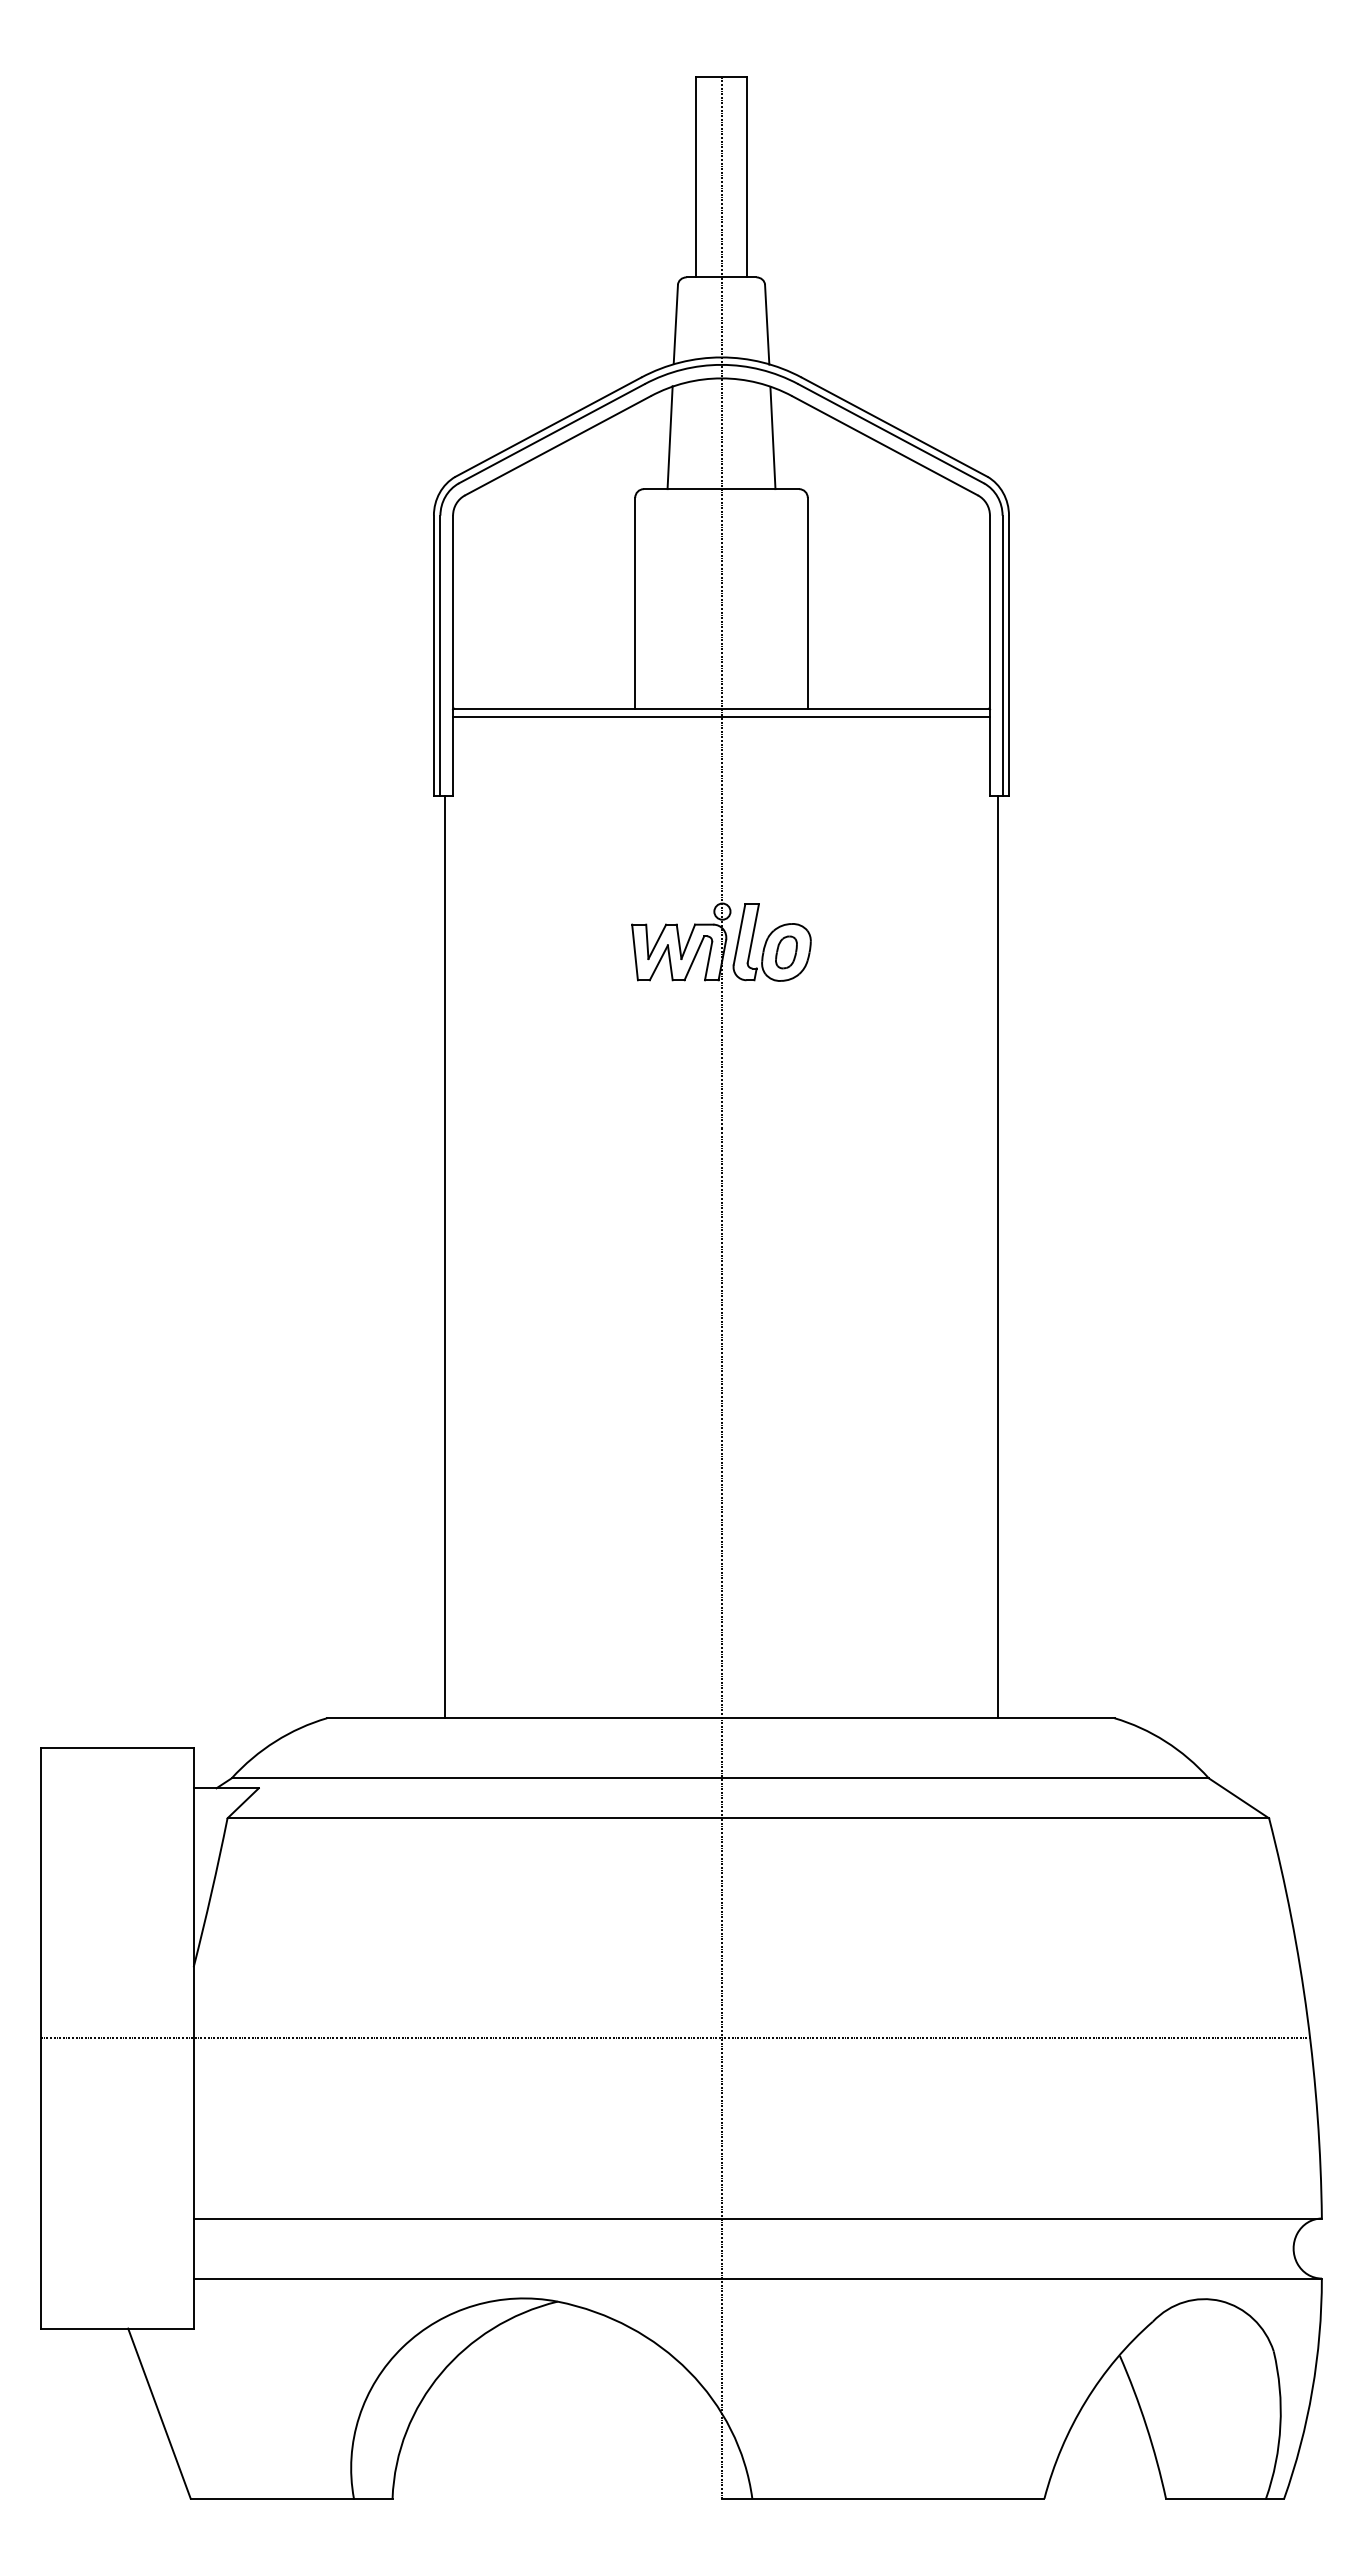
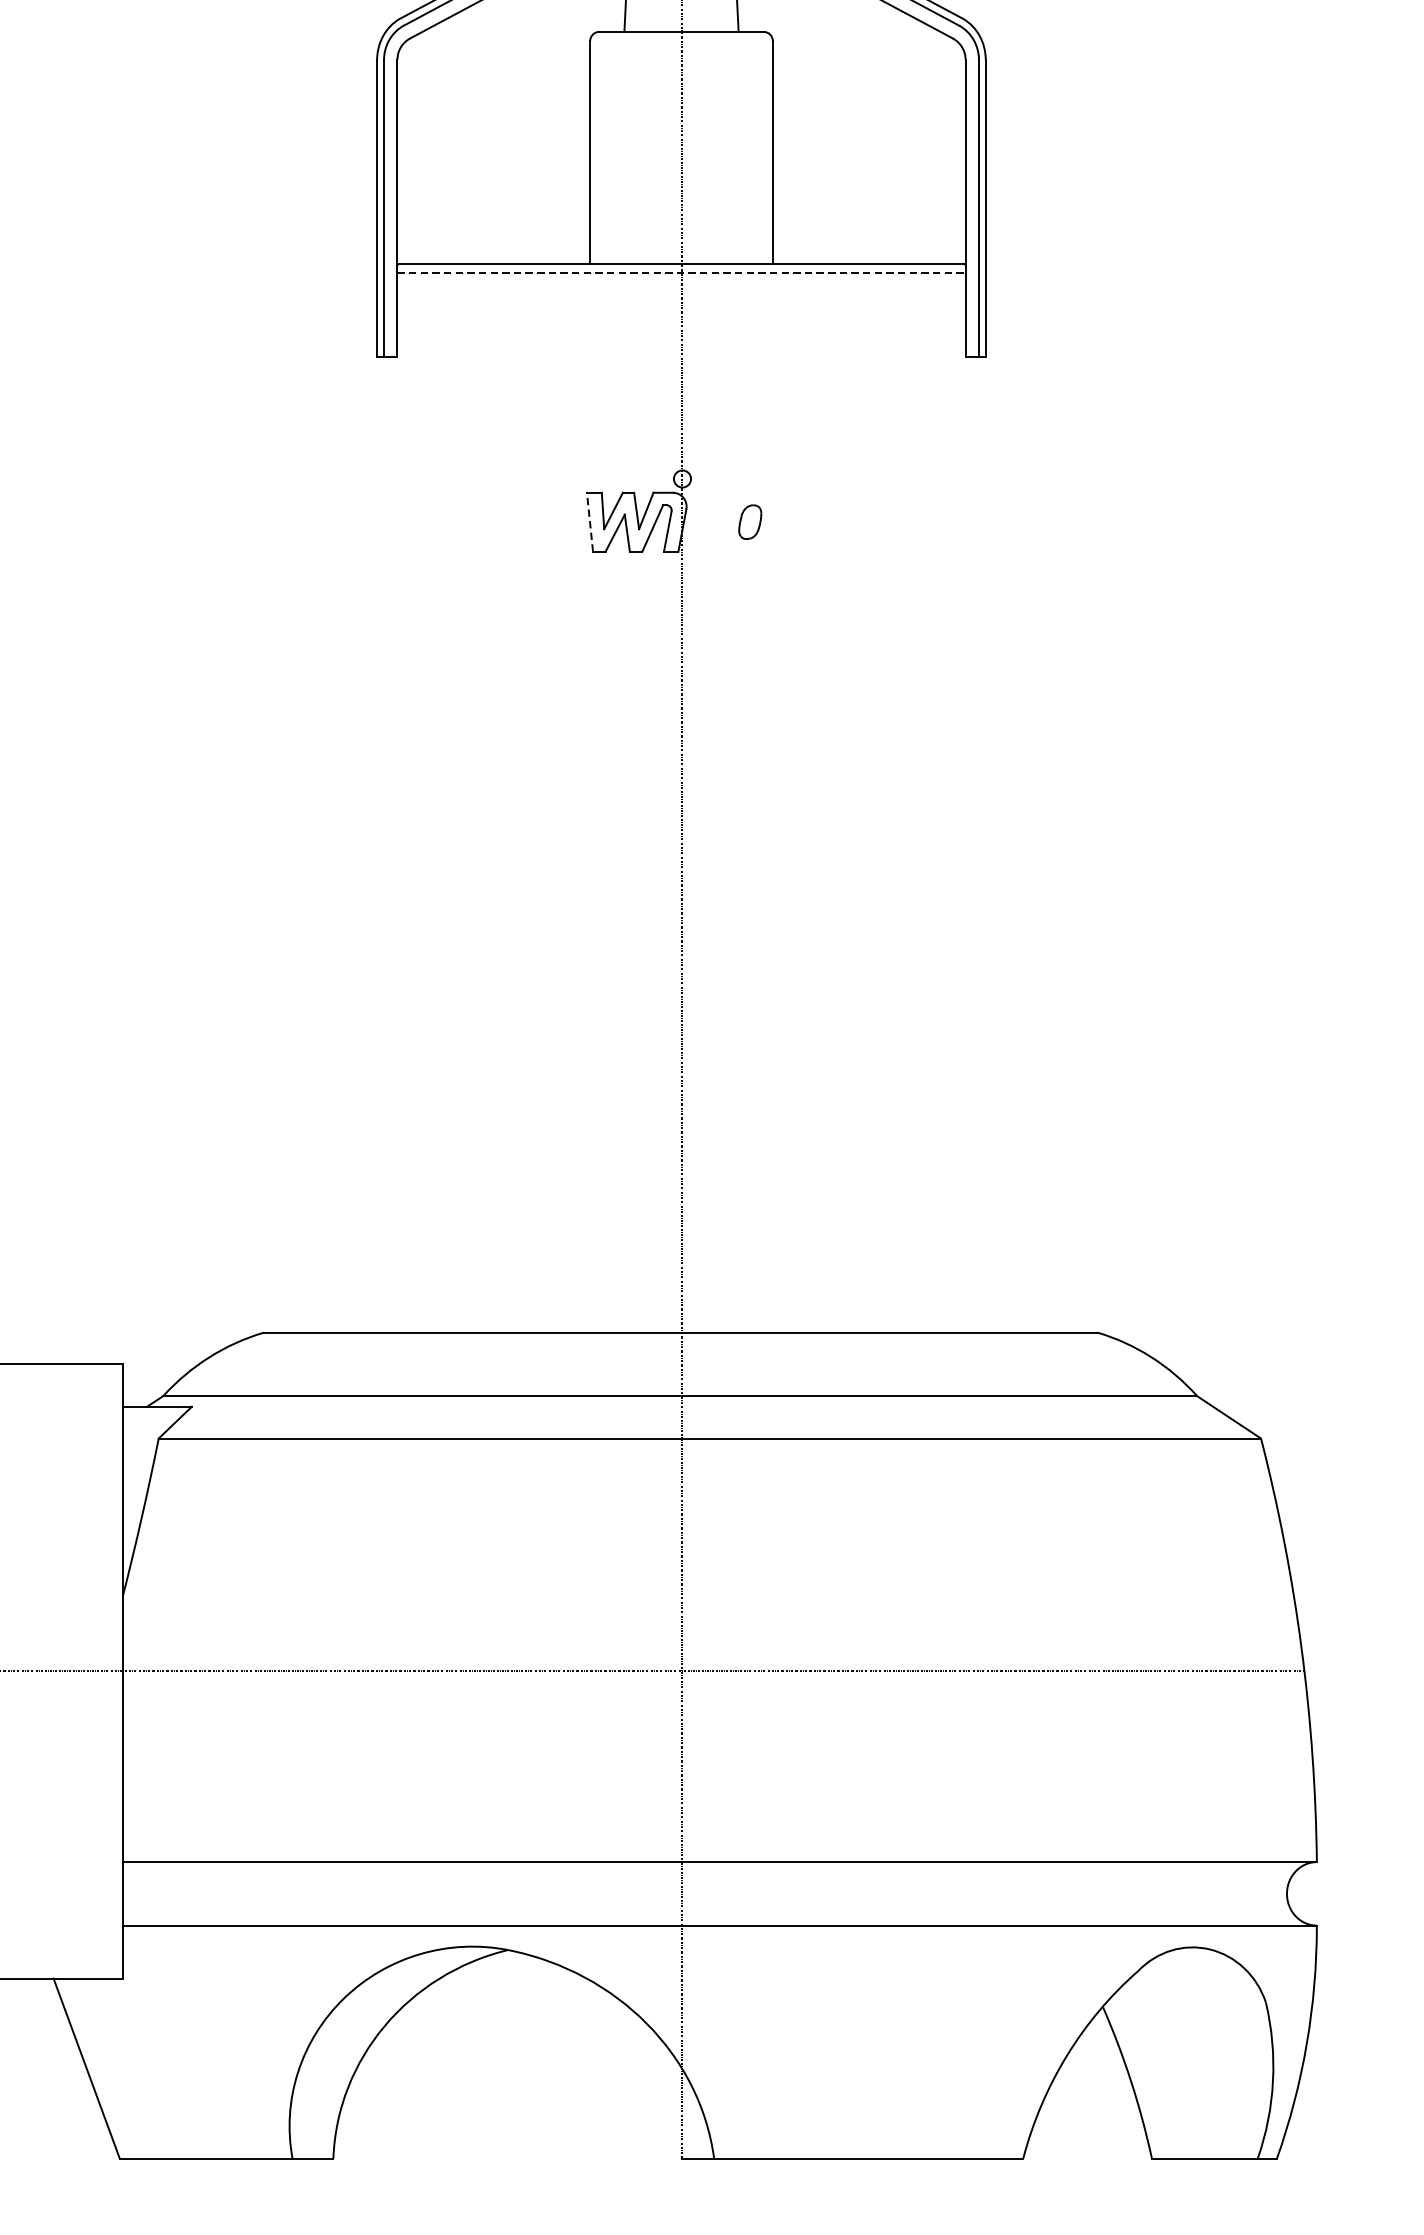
line: (722, 717) -> (682, 273), solid -> dashed
part: (771, 942) -> (734, 511), removed
line: (635, 952) -> (590, 522), solid -> dashed
line: (445, 1257) -> (389, 845), removed
line: (997, 1257) -> (973, 845), removed

